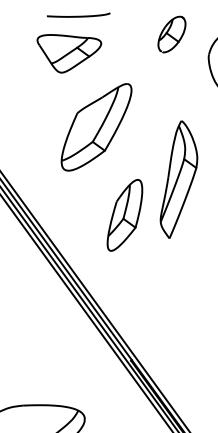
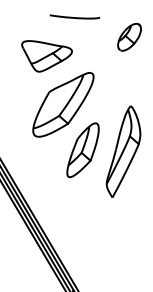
curve: (78, 15) -> (74, 17), moved
part: (69, 53) -> (46, 57), moved
part: (124, 215) -> (82, 150), moved

